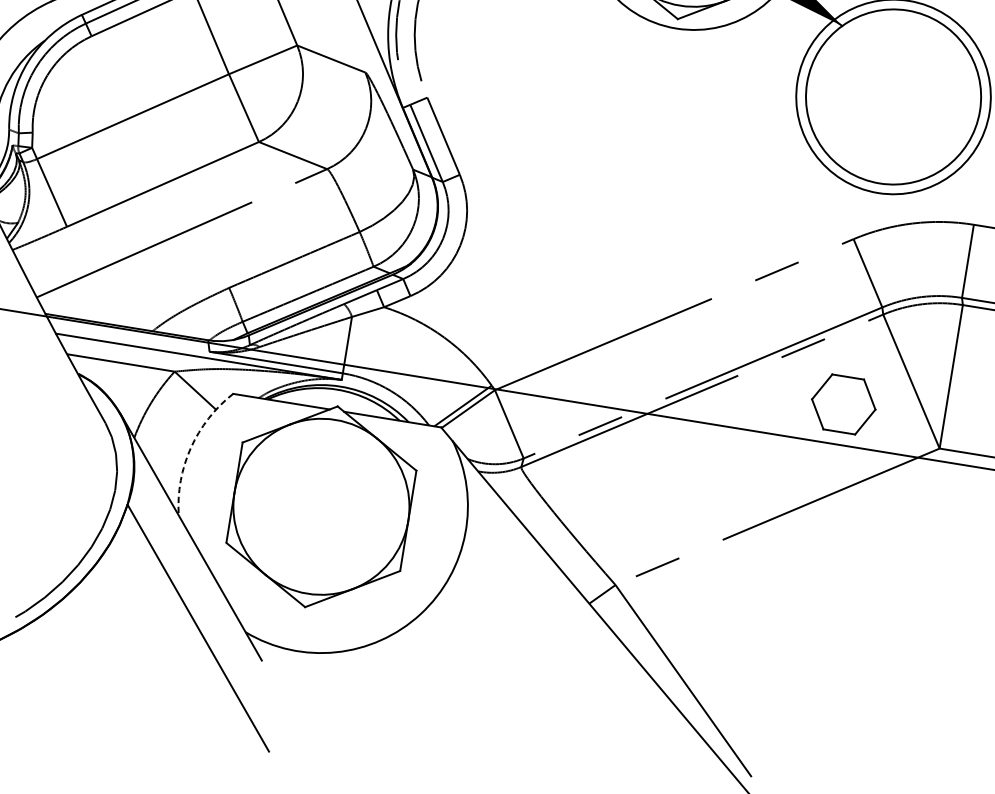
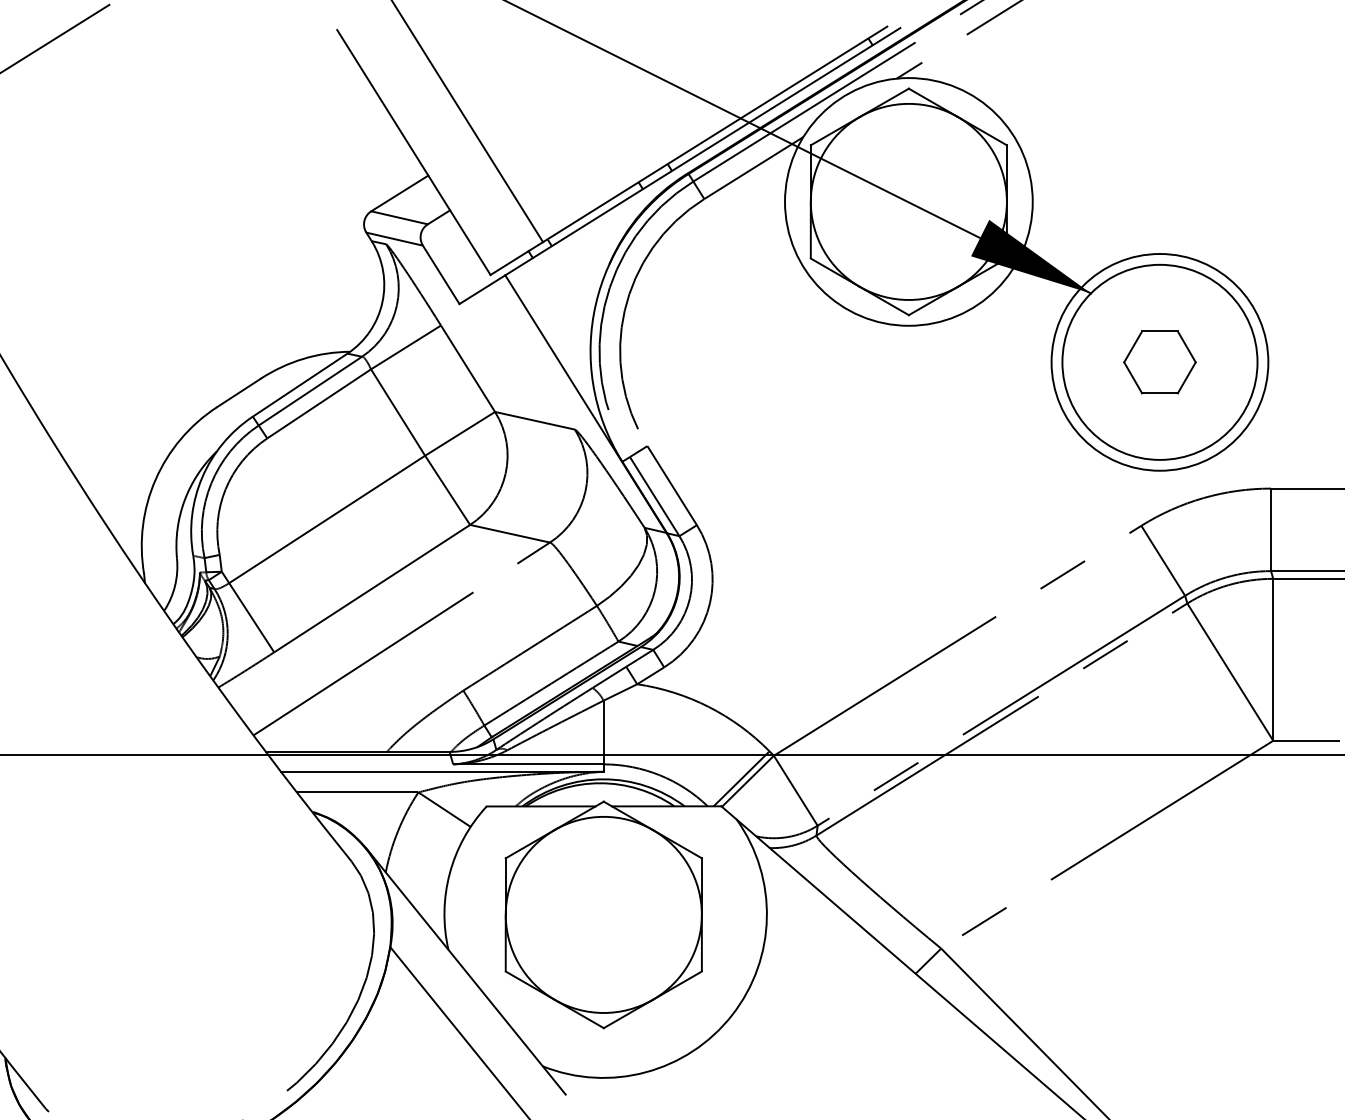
part: (843, 404) -> (1159, 362), moved
arc: (190, 447) -> (449, 873), dashed -> solid

